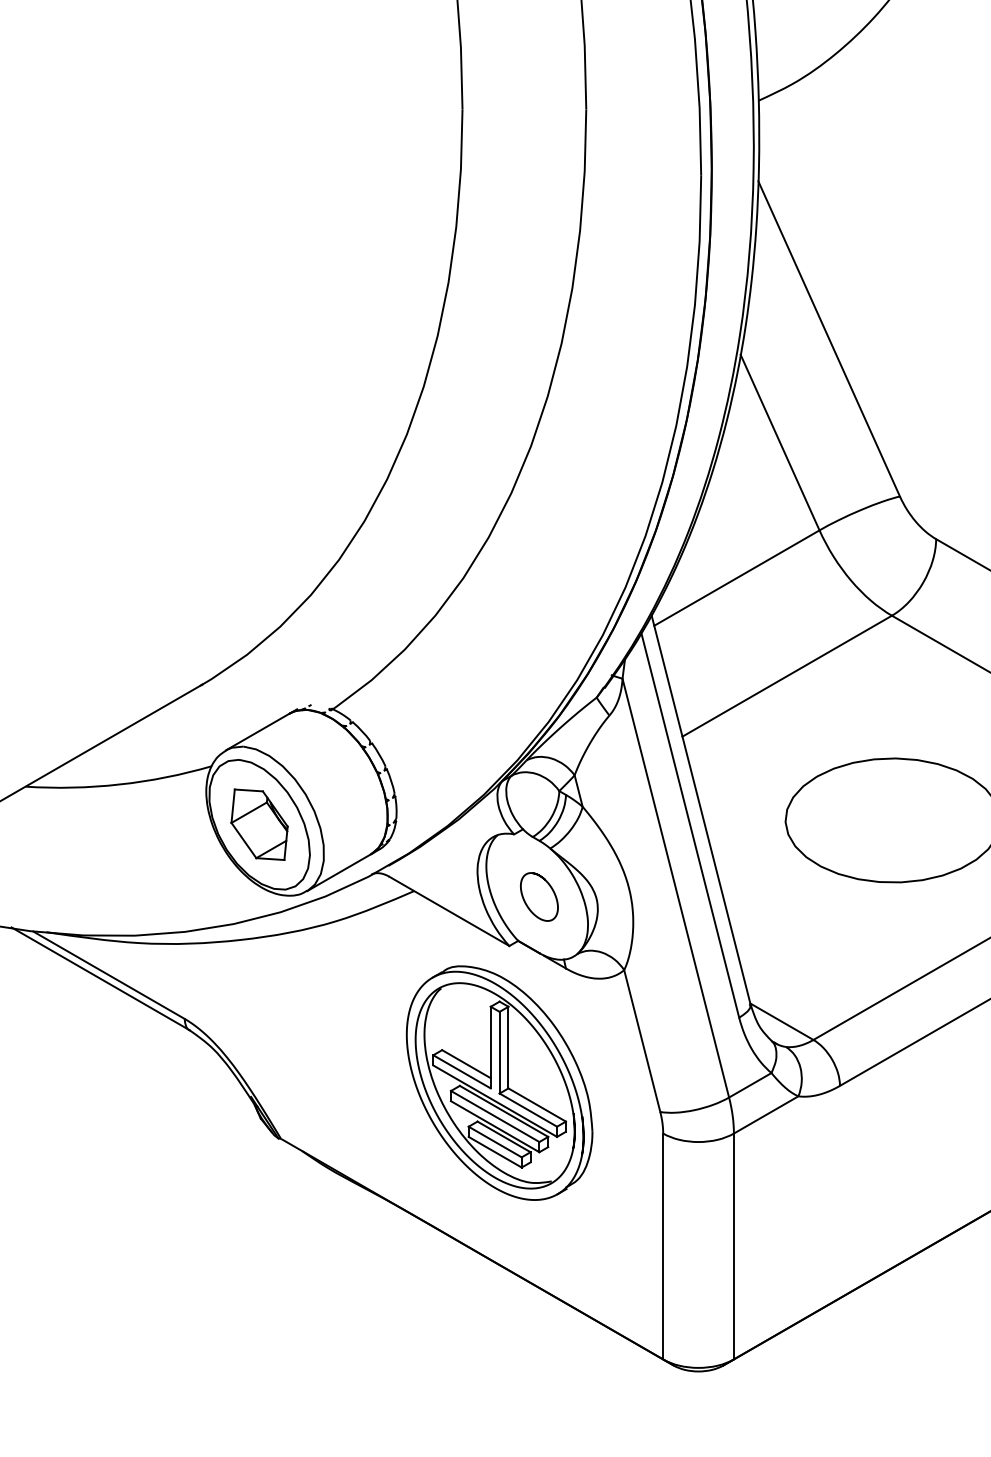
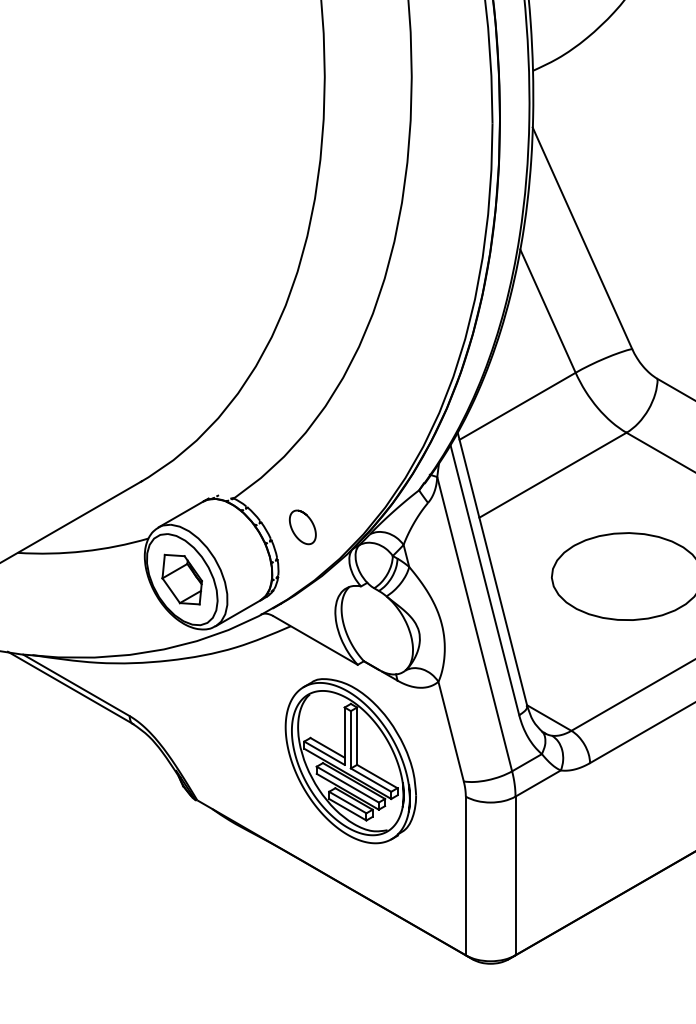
part: (538, 897) -> (302, 527), moved

